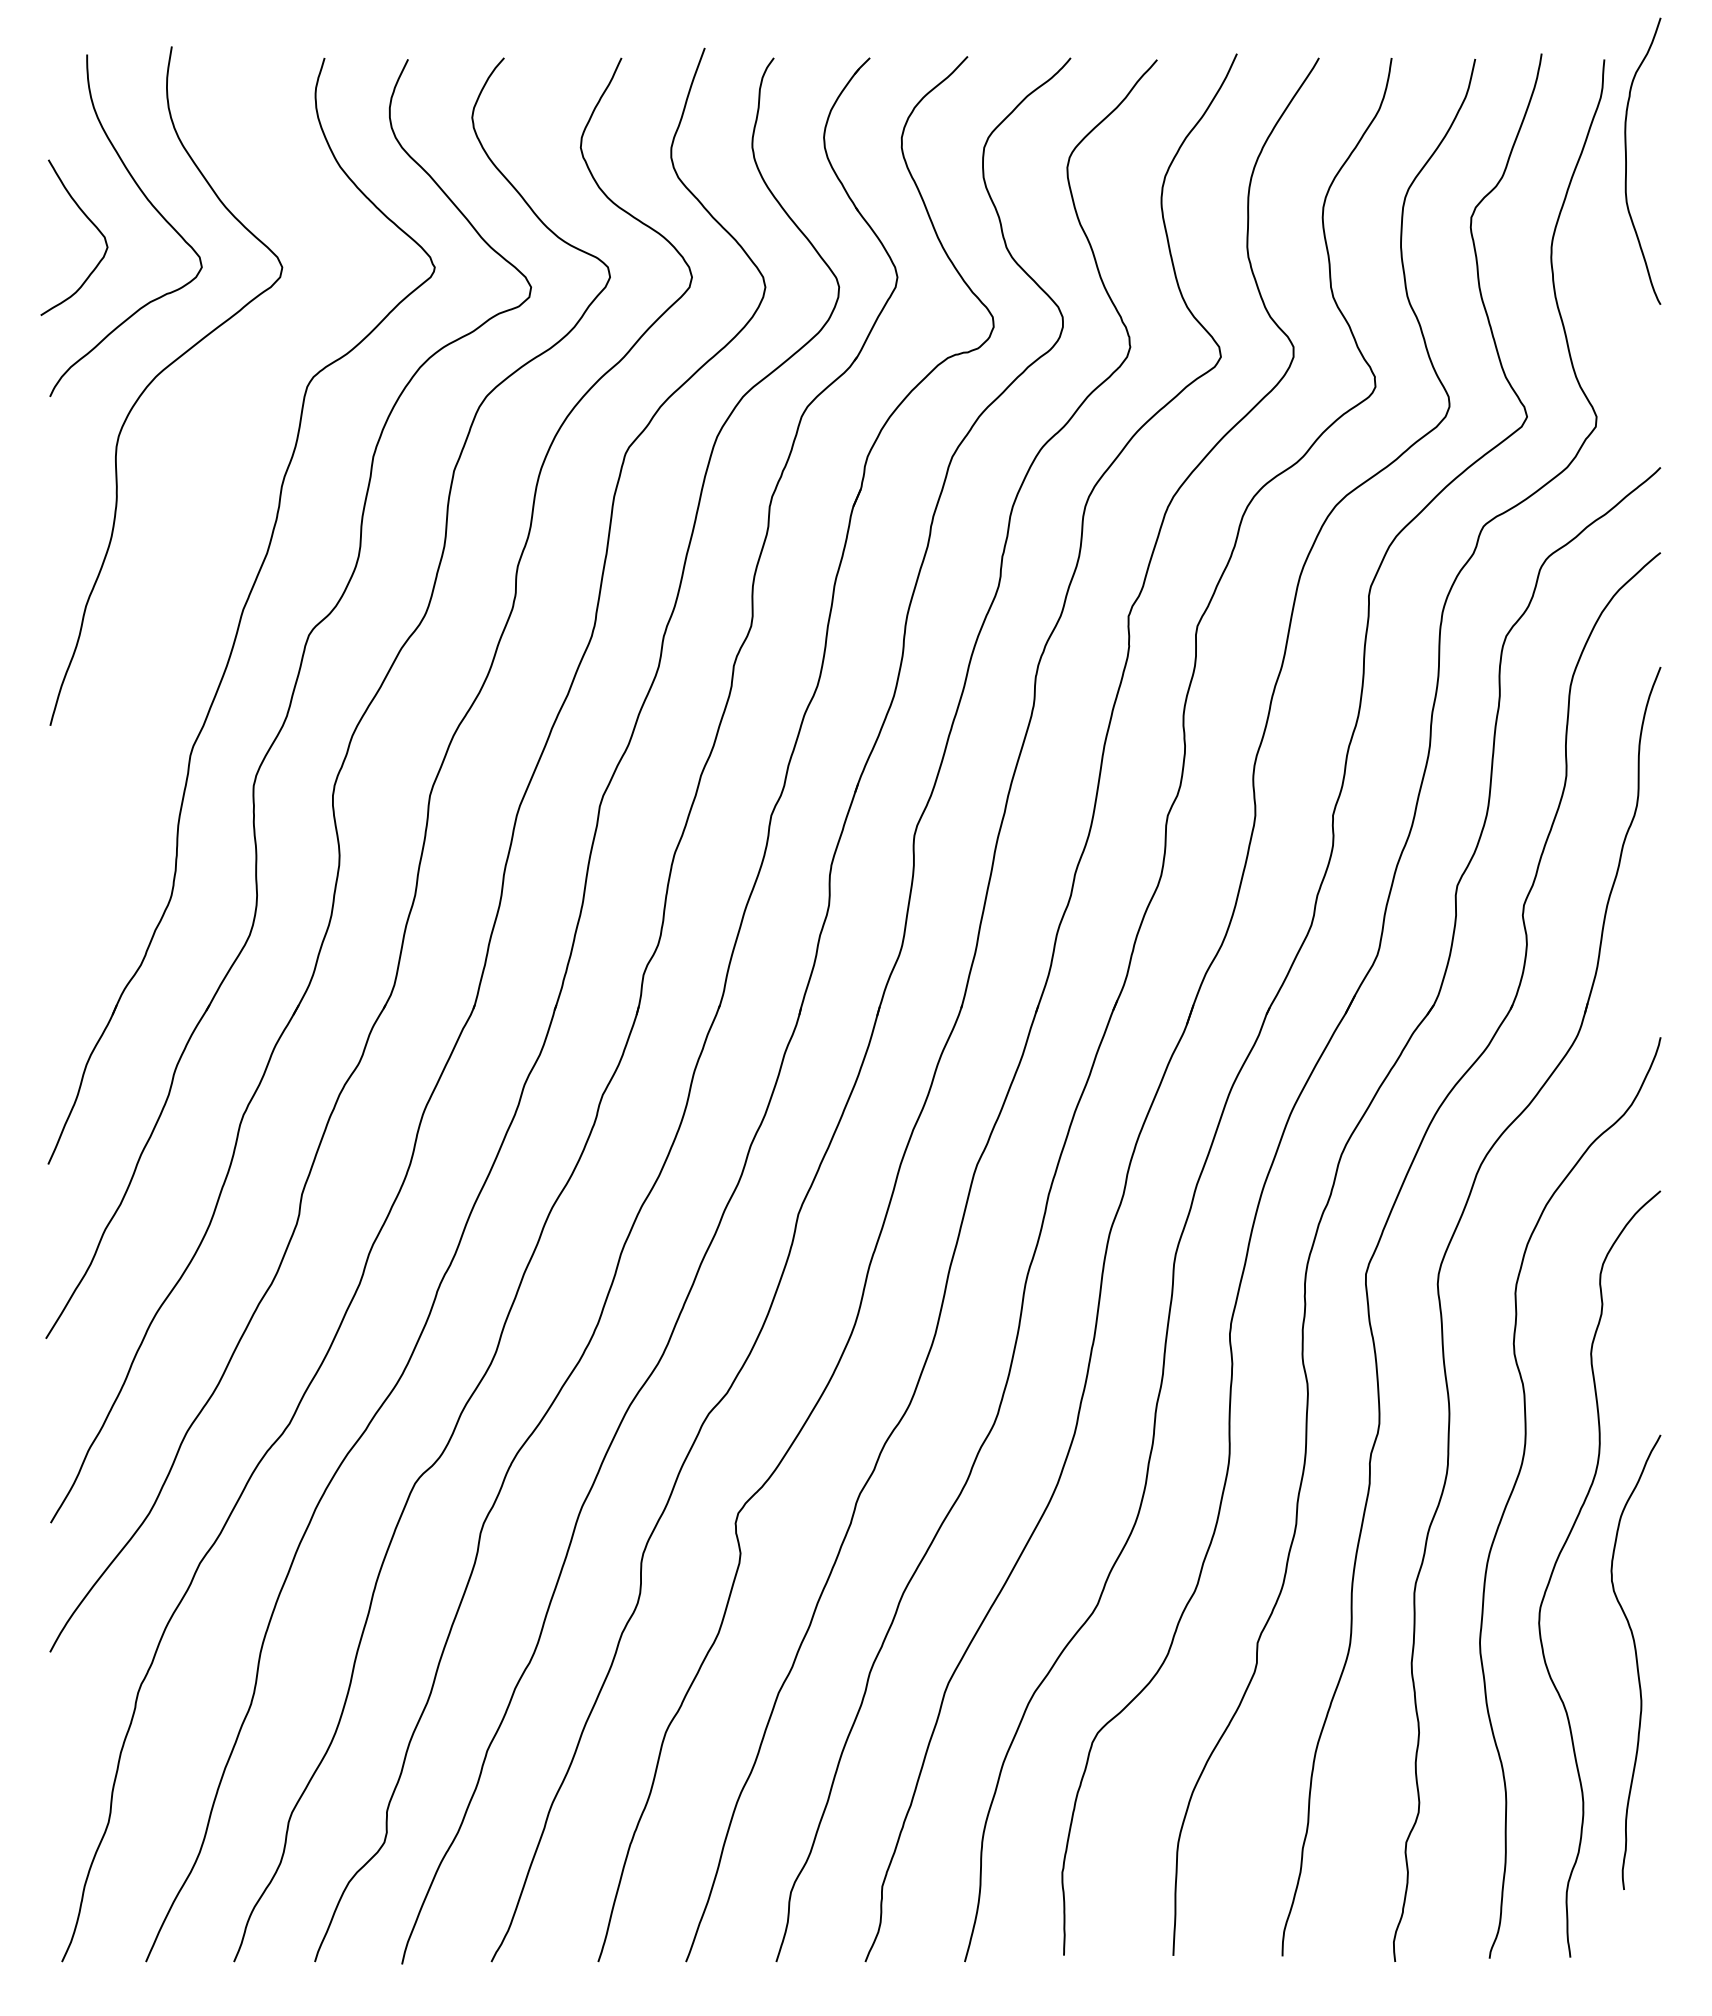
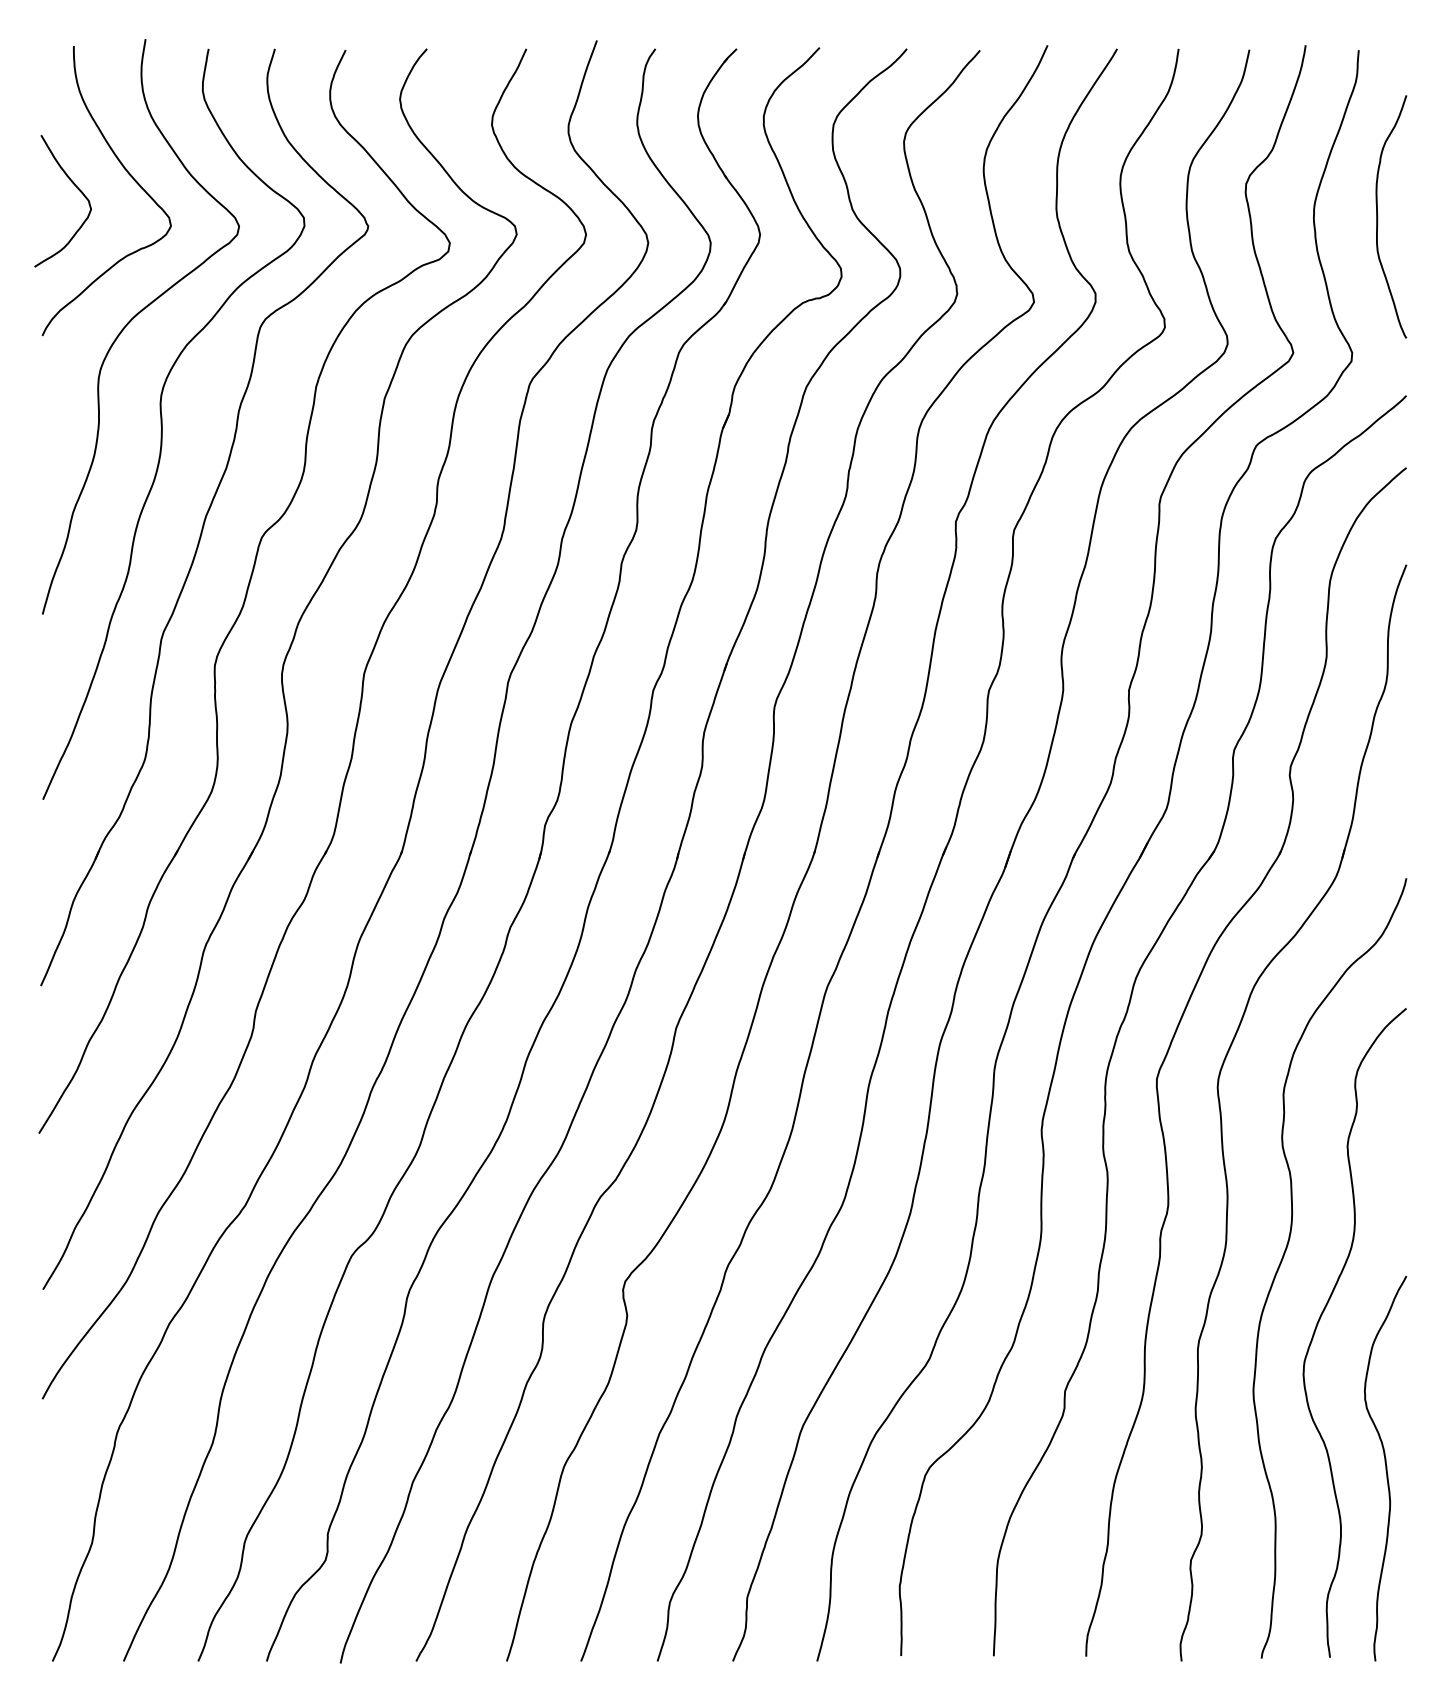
curve: (1626, 160) -> (1377, 216), moved
curve: (191, 501) -> (162, 424), added
curve: (1636, 1661) -> (1386, 1467), moved

